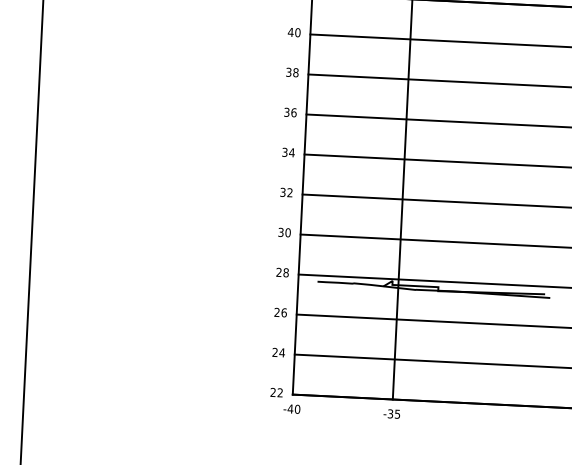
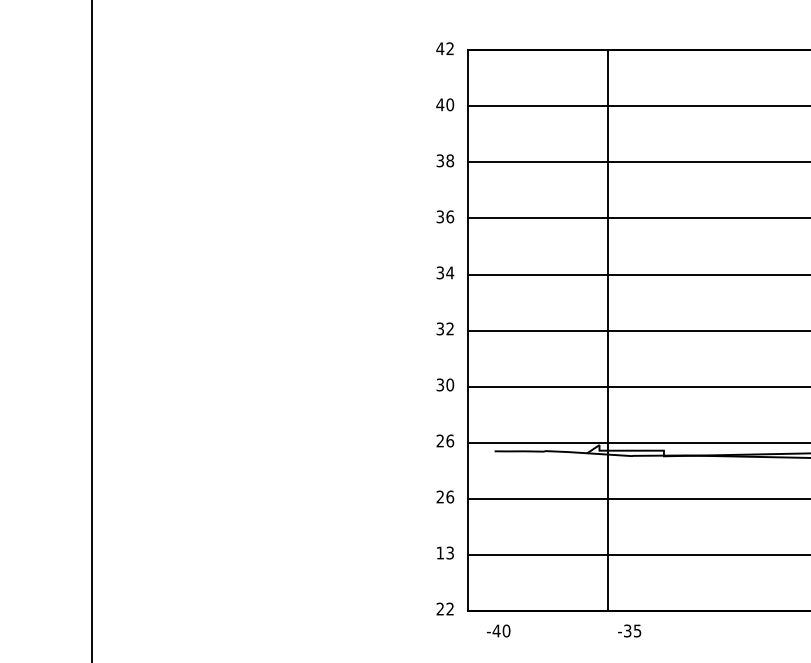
text: (286, 272) -> (450, 440), 28 -> 26
text: (278, 352) -> (445, 552), 24 -> 13
text: (291, 408) -> (498, 630), moved
text: (391, 413) -> (629, 630), moved

